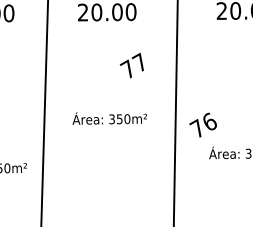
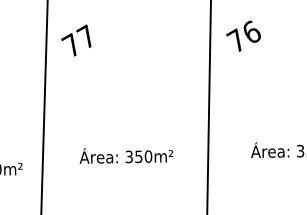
text: (131, 65) -> (75, 40), moved
text: (109, 118) -> (126, 155), moved
text: (202, 124) -> (242, 35), moved

